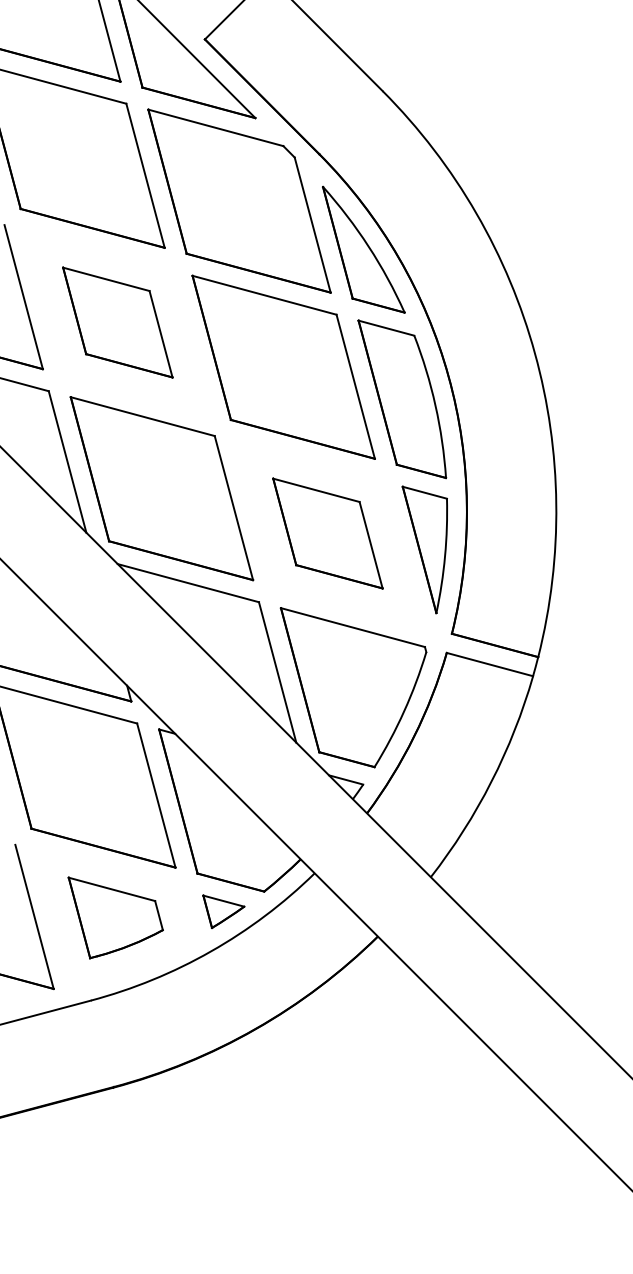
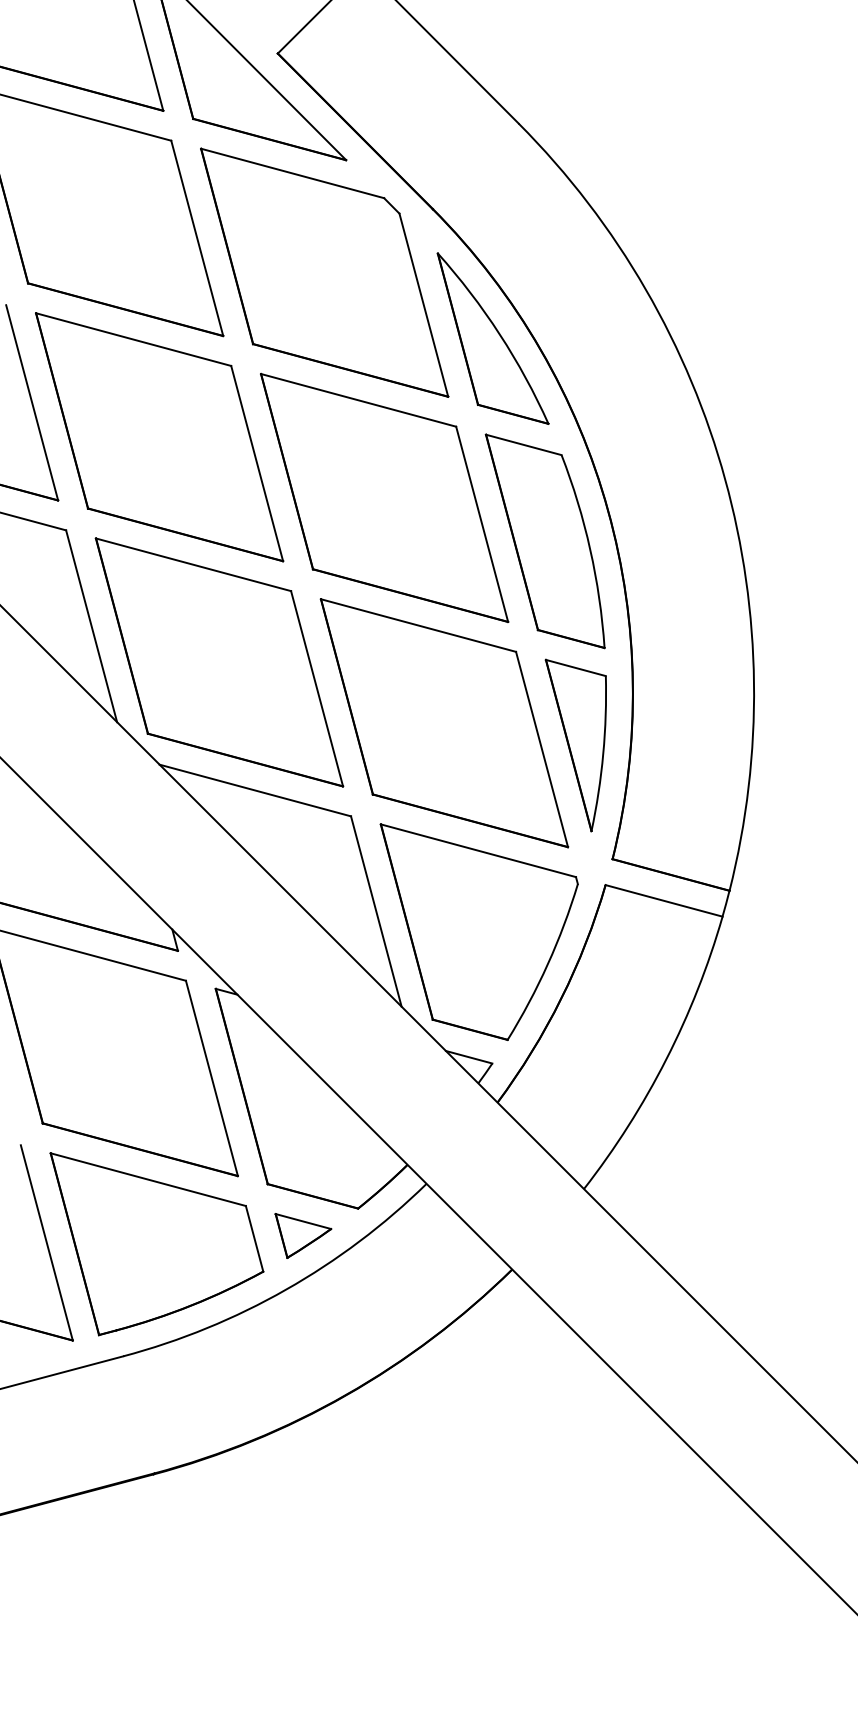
part: (117, 322) -> (159, 437), size x1.67
part: (327, 533) -> (444, 723), size x1.67
part: (115, 918) -> (156, 1244), size x1.67

